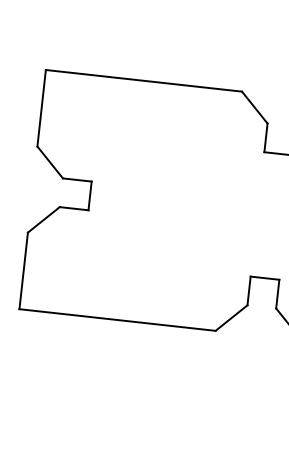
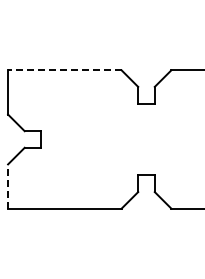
line: (143, 81) -> (64, 70), solid -> dashed
line: (24, 270) -> (8, 186), solid -> dashed

